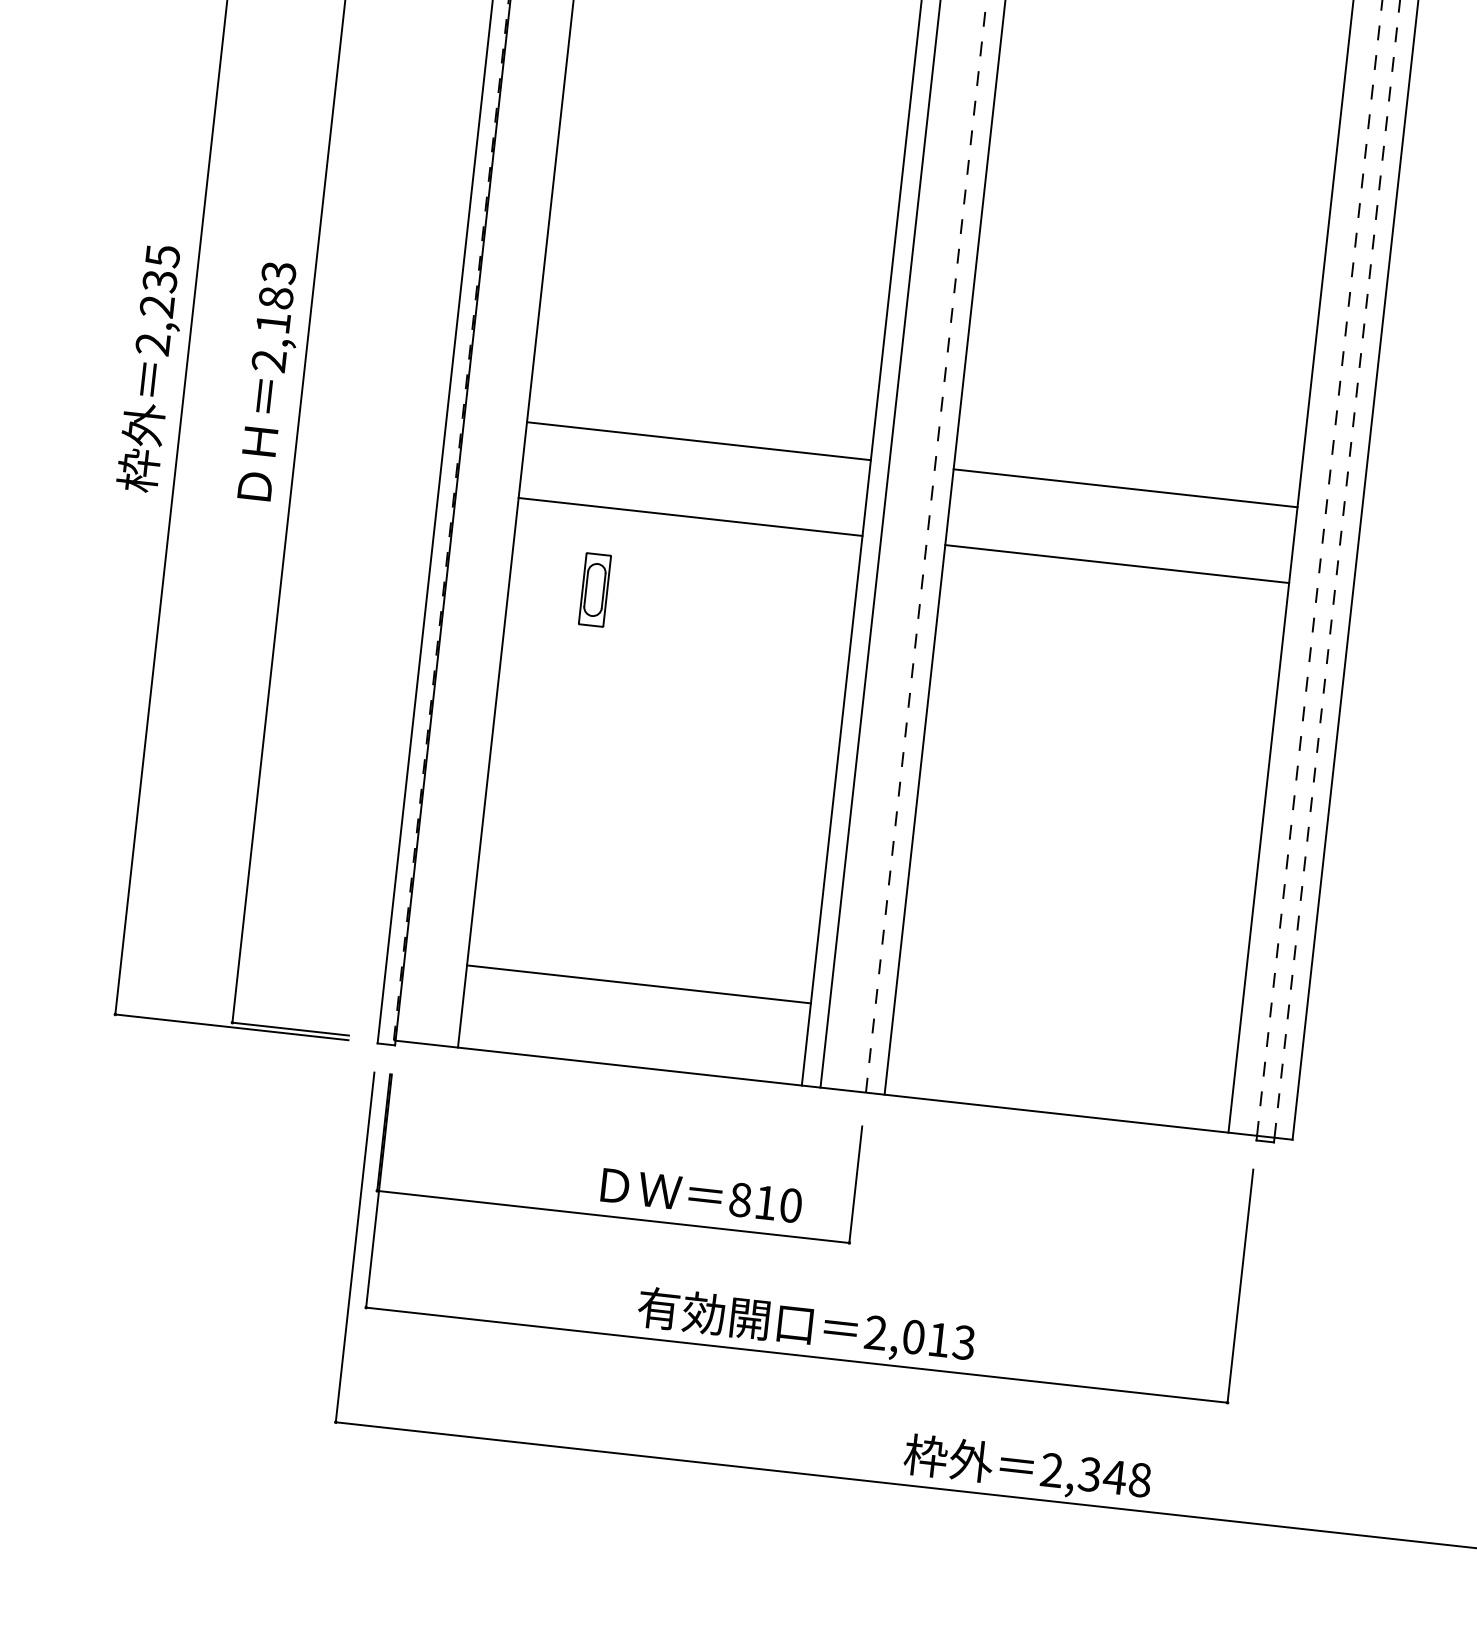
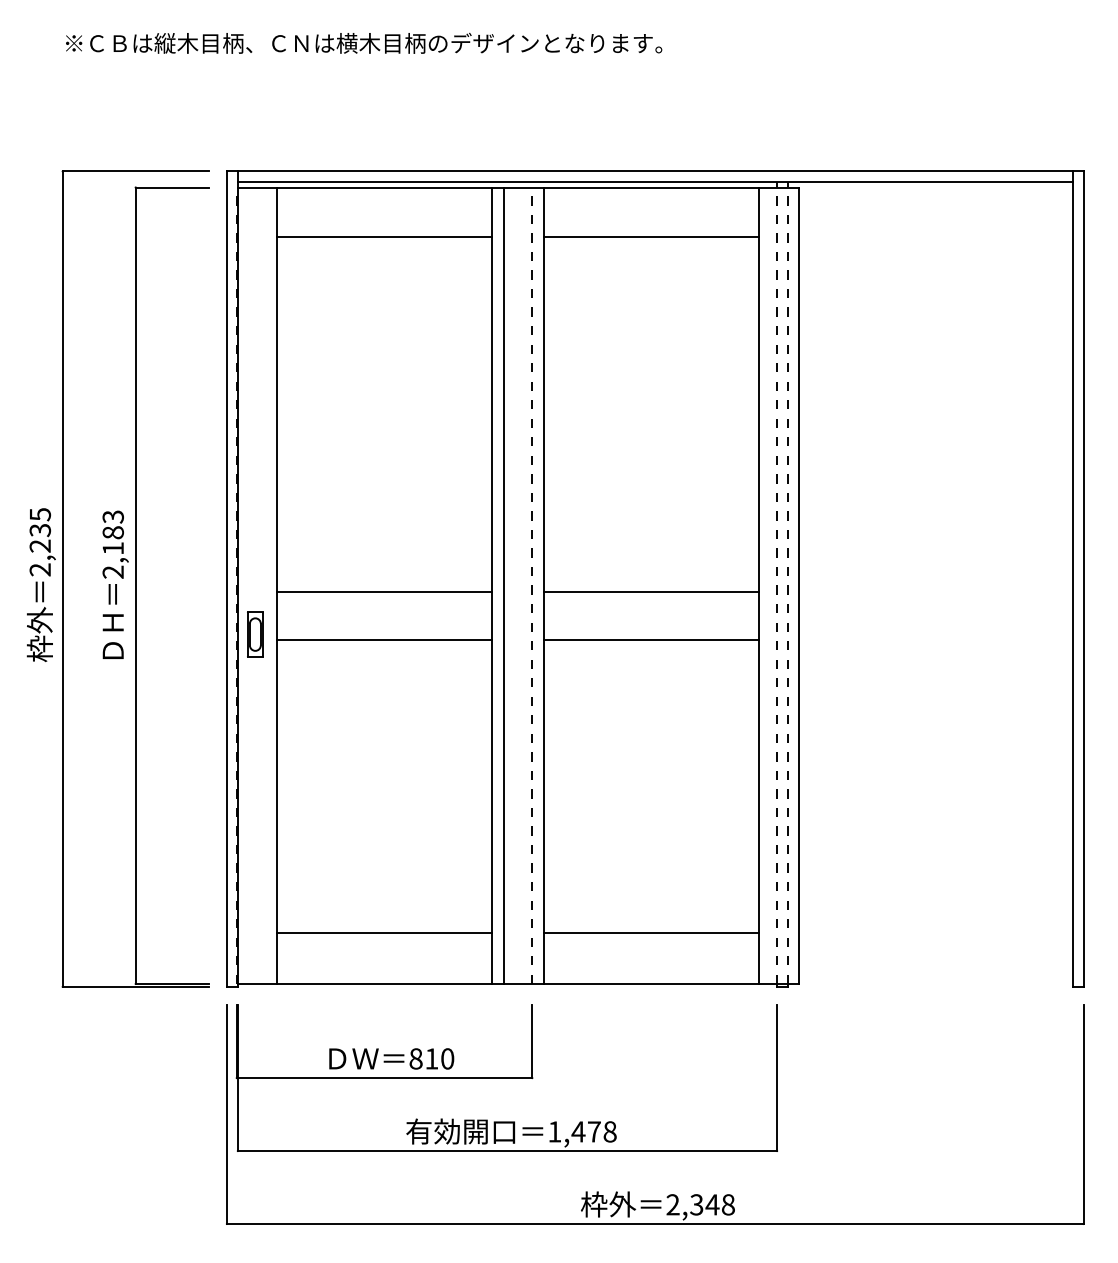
part: (595, 589) -> (255, 634), moved
line: (1065, 1031) -> (651, 932), added
text: (701, 1195) -> (391, 1058), moved
text: (920, 1337) -> (582, 1131), 2,013 -> 1,478

